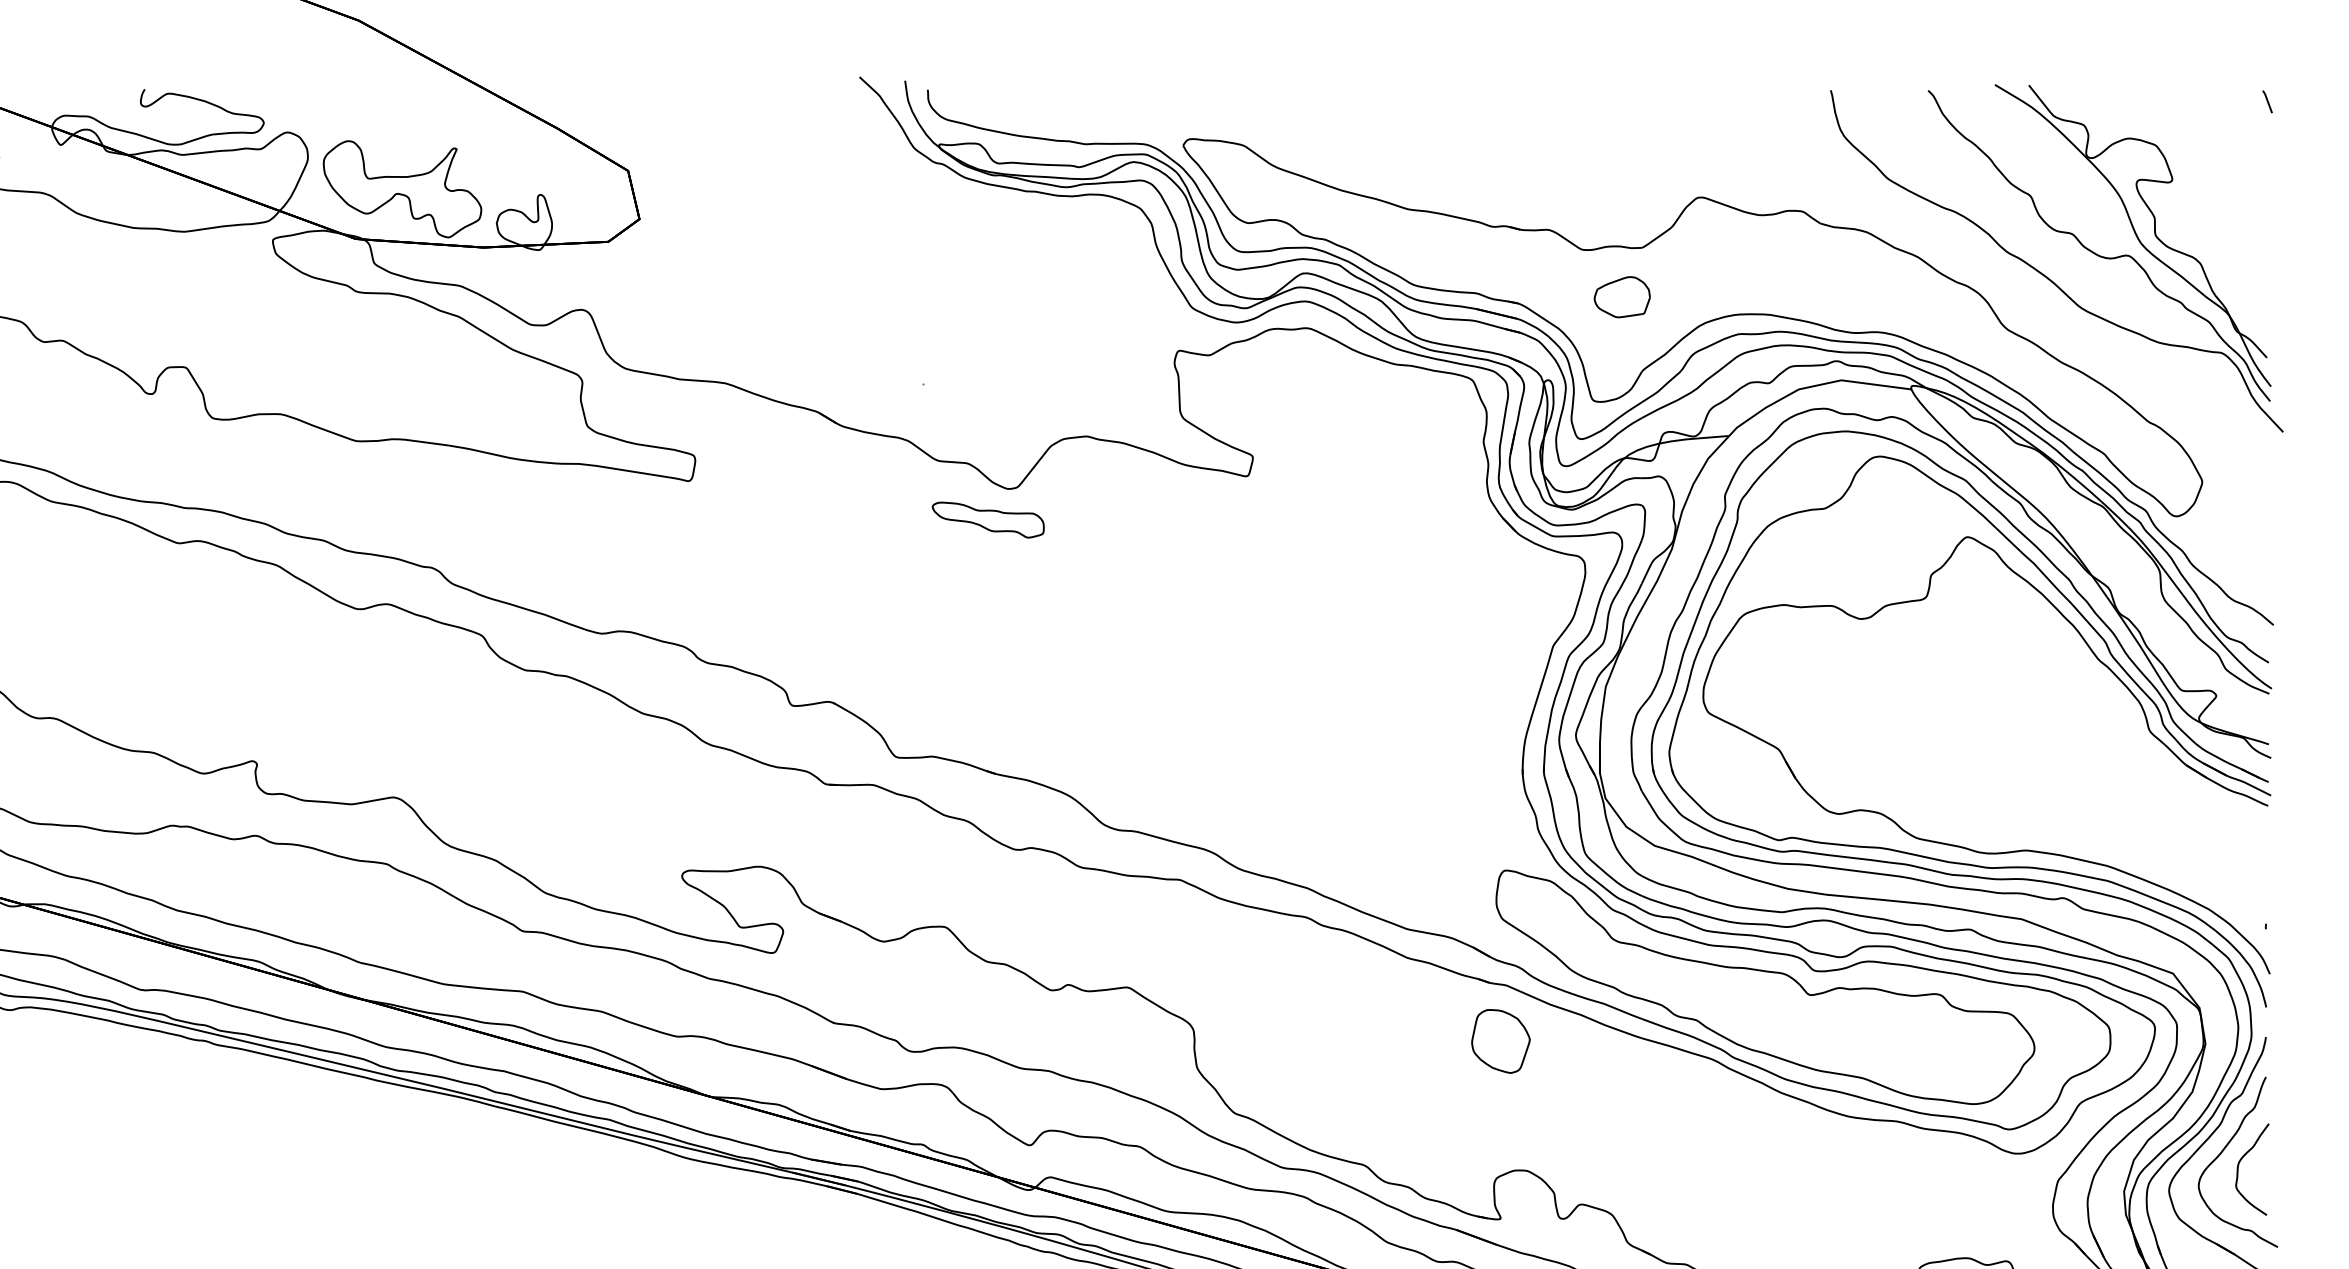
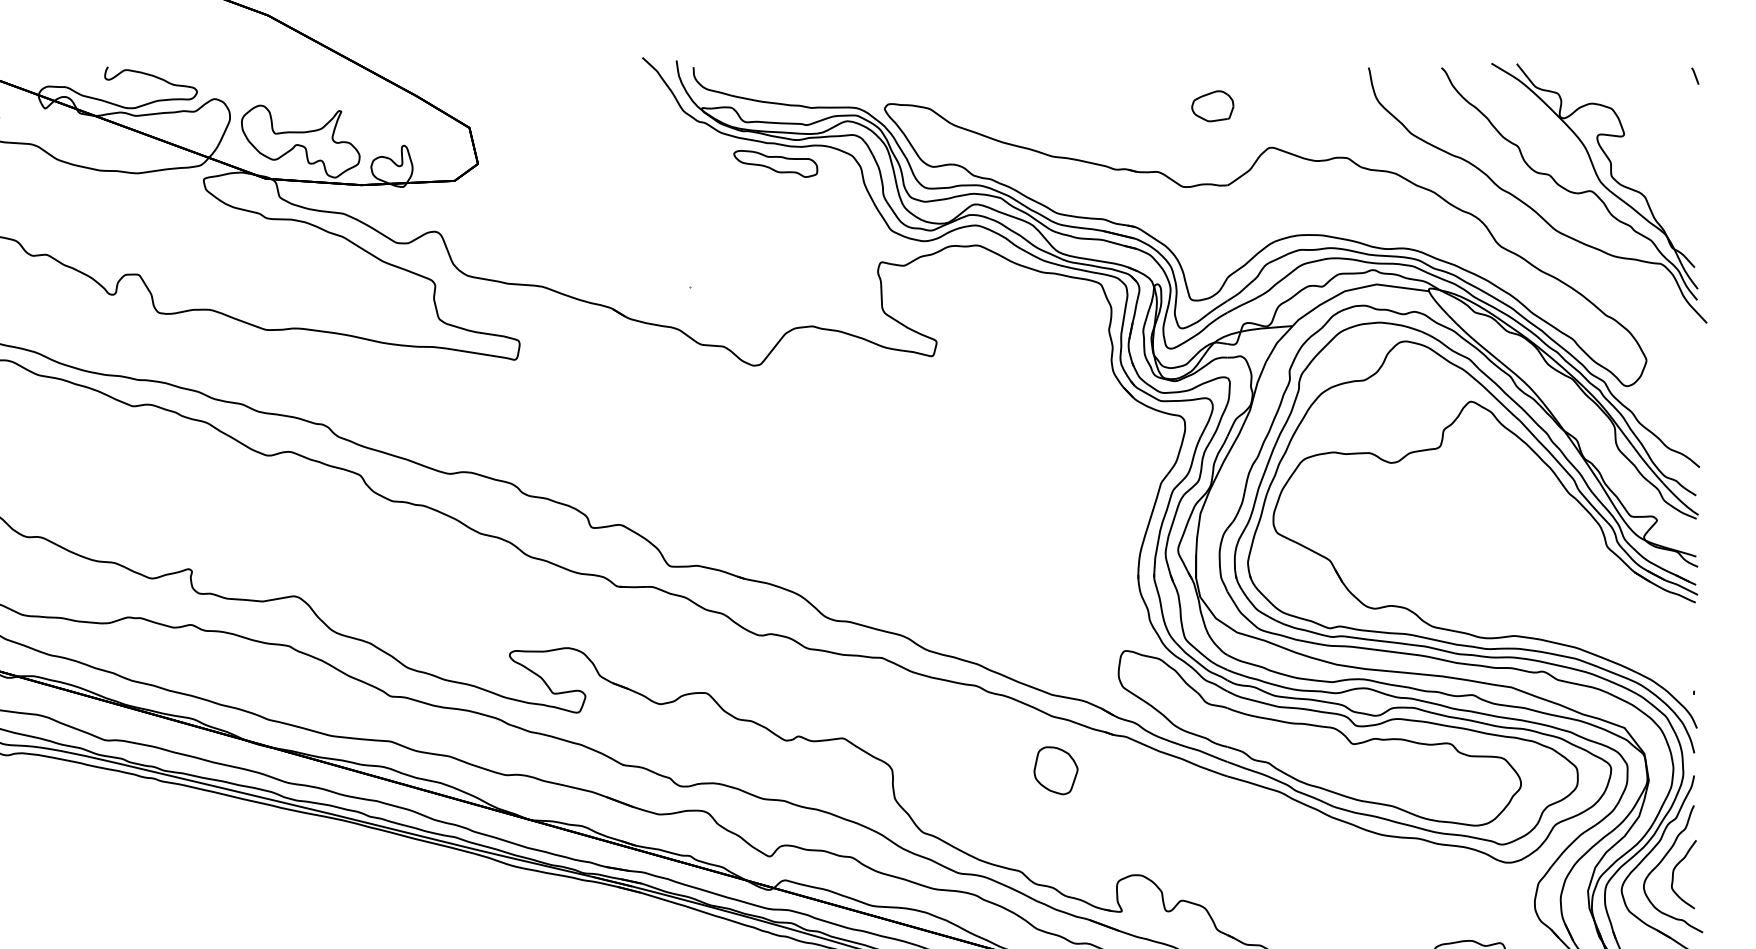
part: (1621, 297) -> (1212, 106), moved
part: (987, 519) -> (775, 163), moved
part: (1500, 1041) -> (1055, 770), moved

